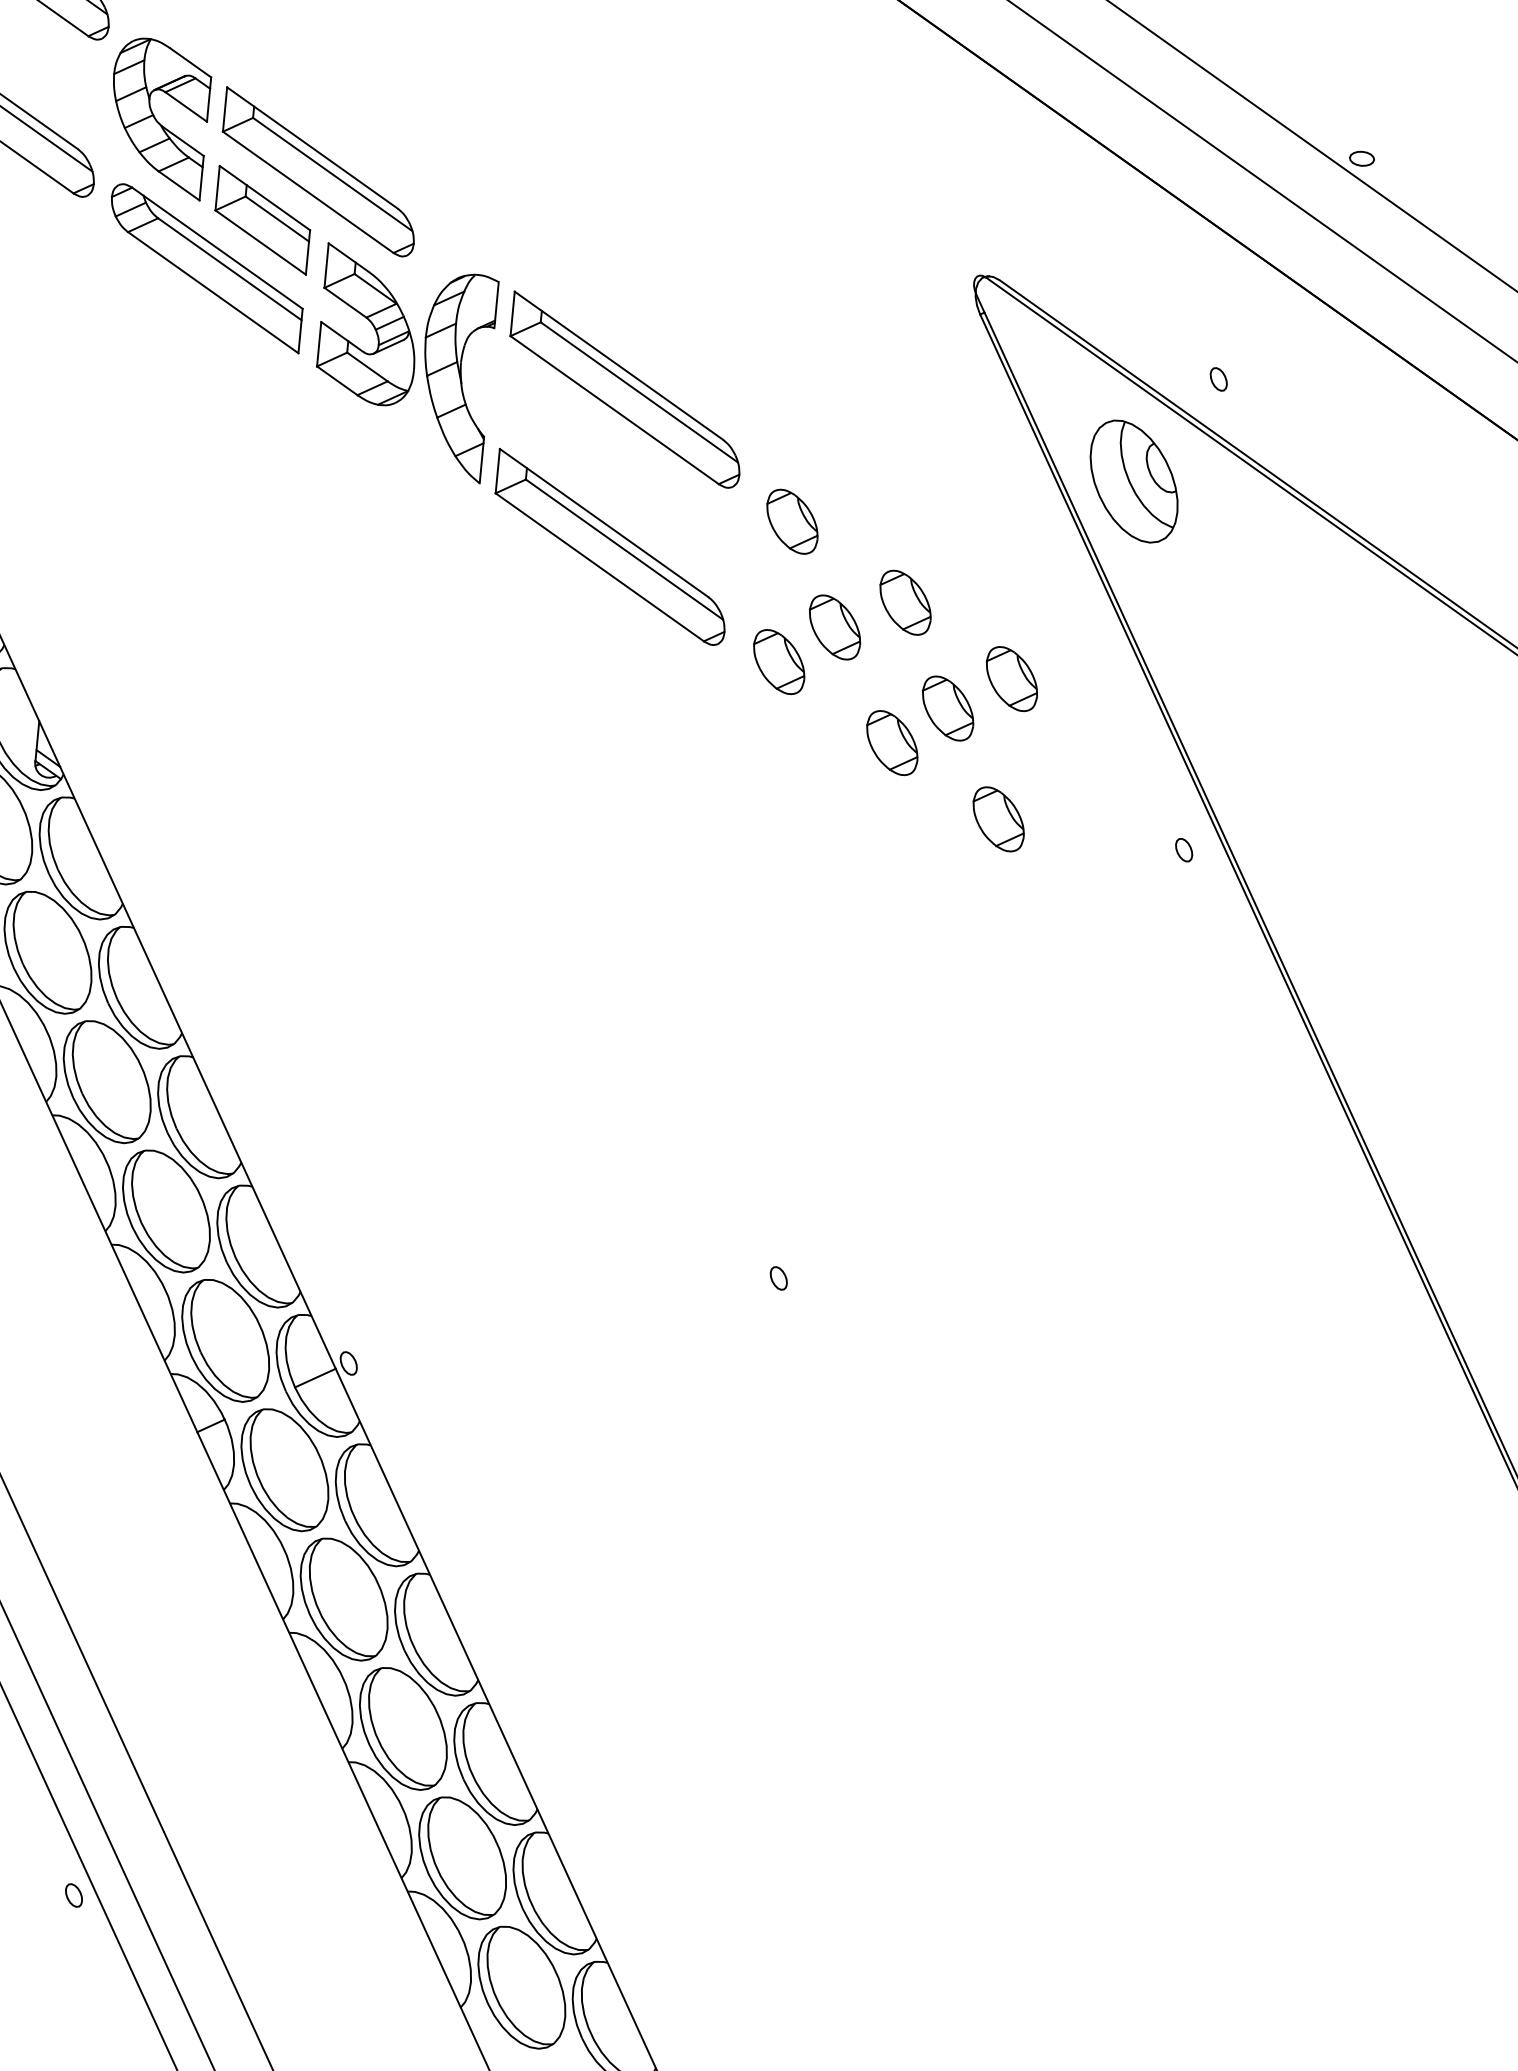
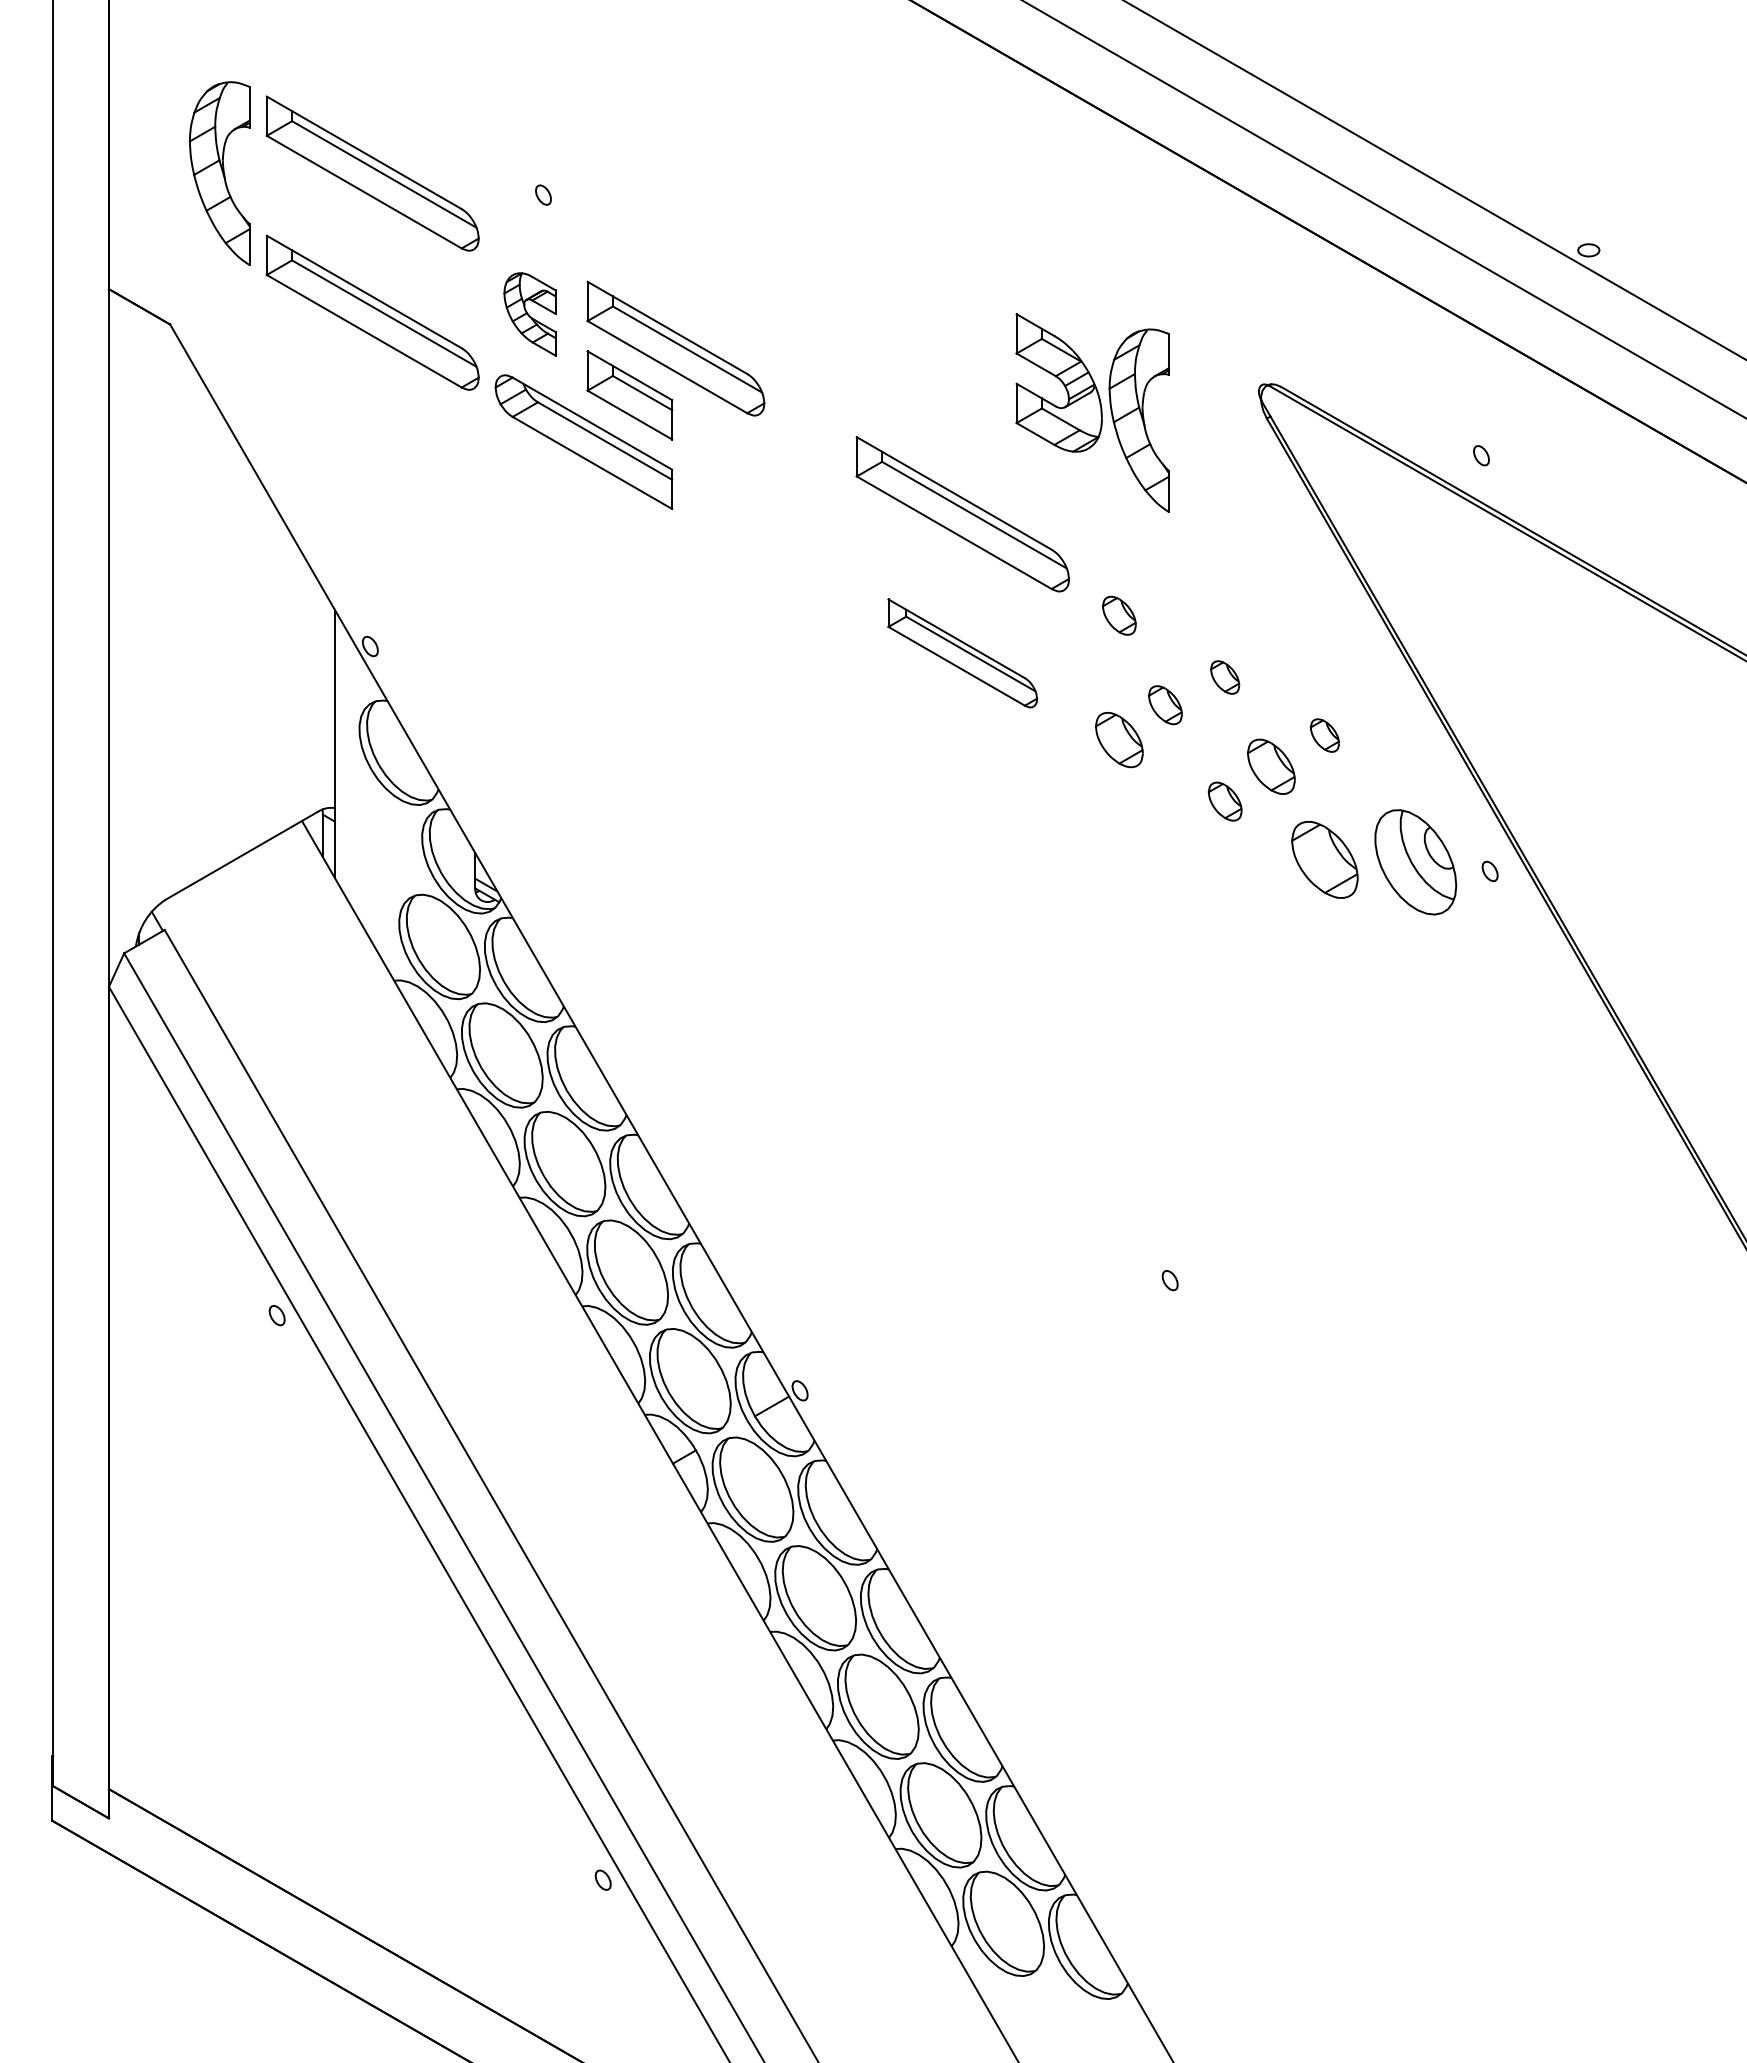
part: (157, 118) -> (529, 314), size x0.6
part: (403, 362) -> (1092, 412), moved
part: (1133, 481) -> (1415, 862), moved
part: (792, 521) -> (1119, 615), size x0.7
part: (611, 547) -> (962, 653), size x0.7
part: (904, 602) -> (1224, 677), size x0.6
part: (834, 627) -> (1165, 705), size x0.7
part: (1011, 678) -> (1324, 735), size x0.6
part: (891, 742) -> (1224, 801), size x0.7
part: (998, 818) -> (1324, 859), size x1.4

